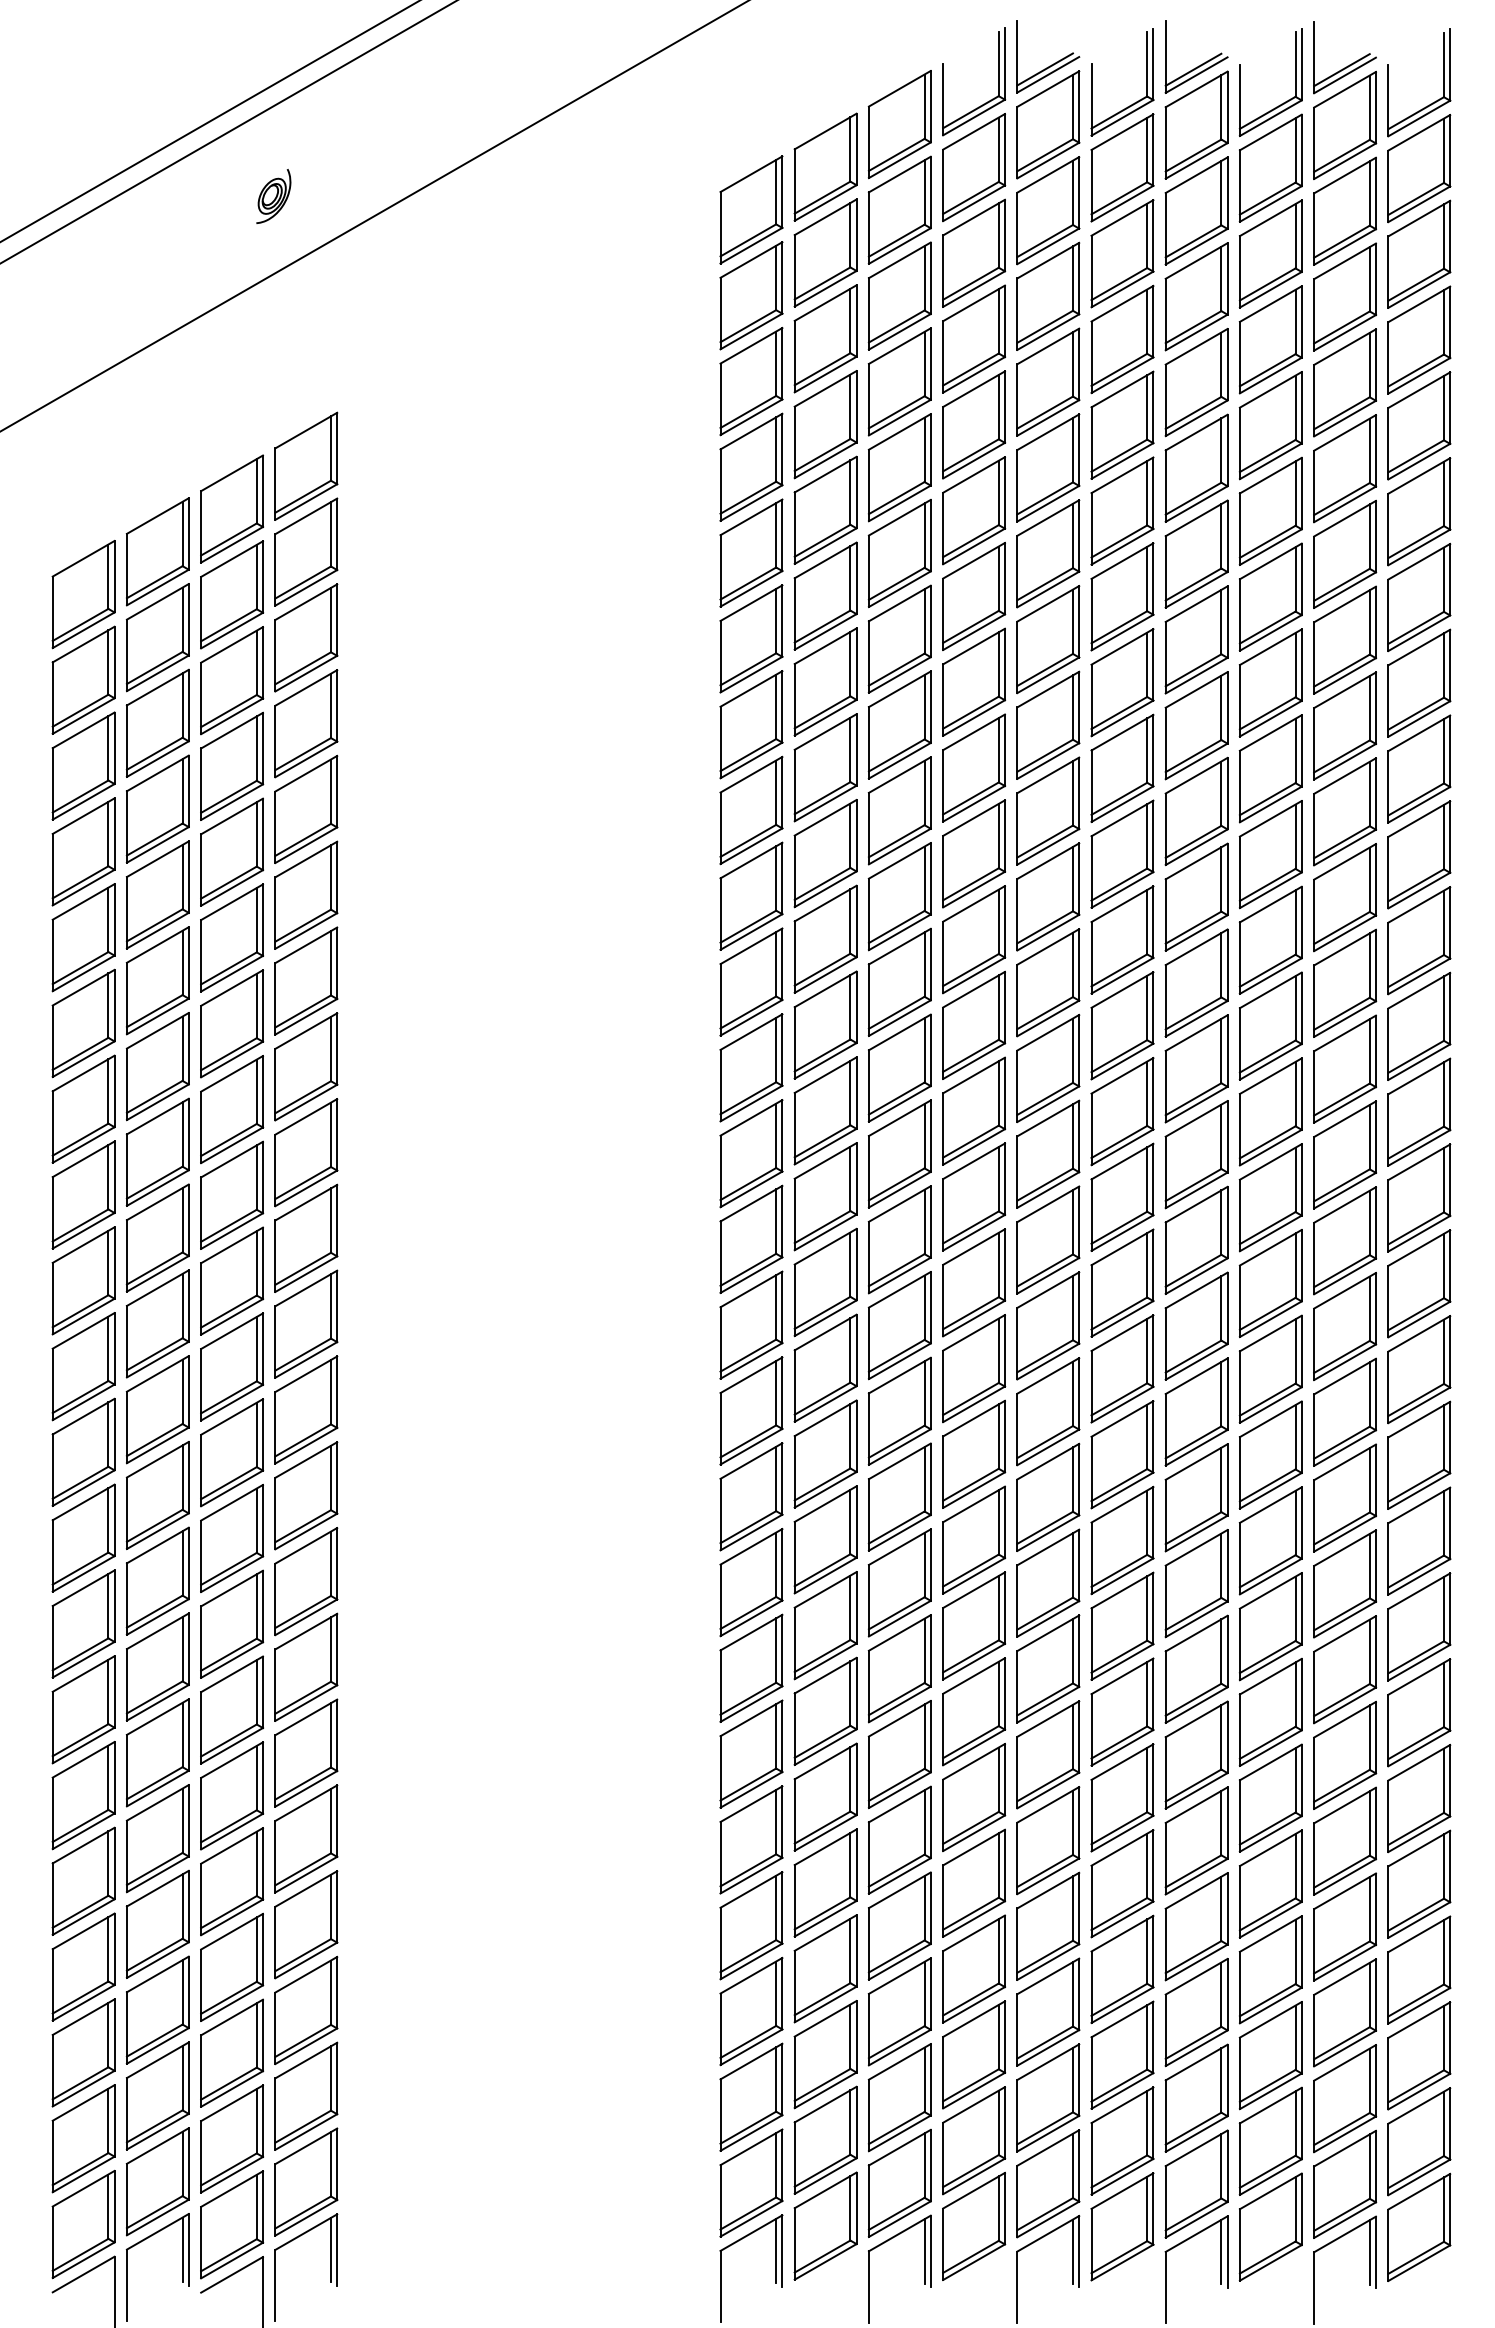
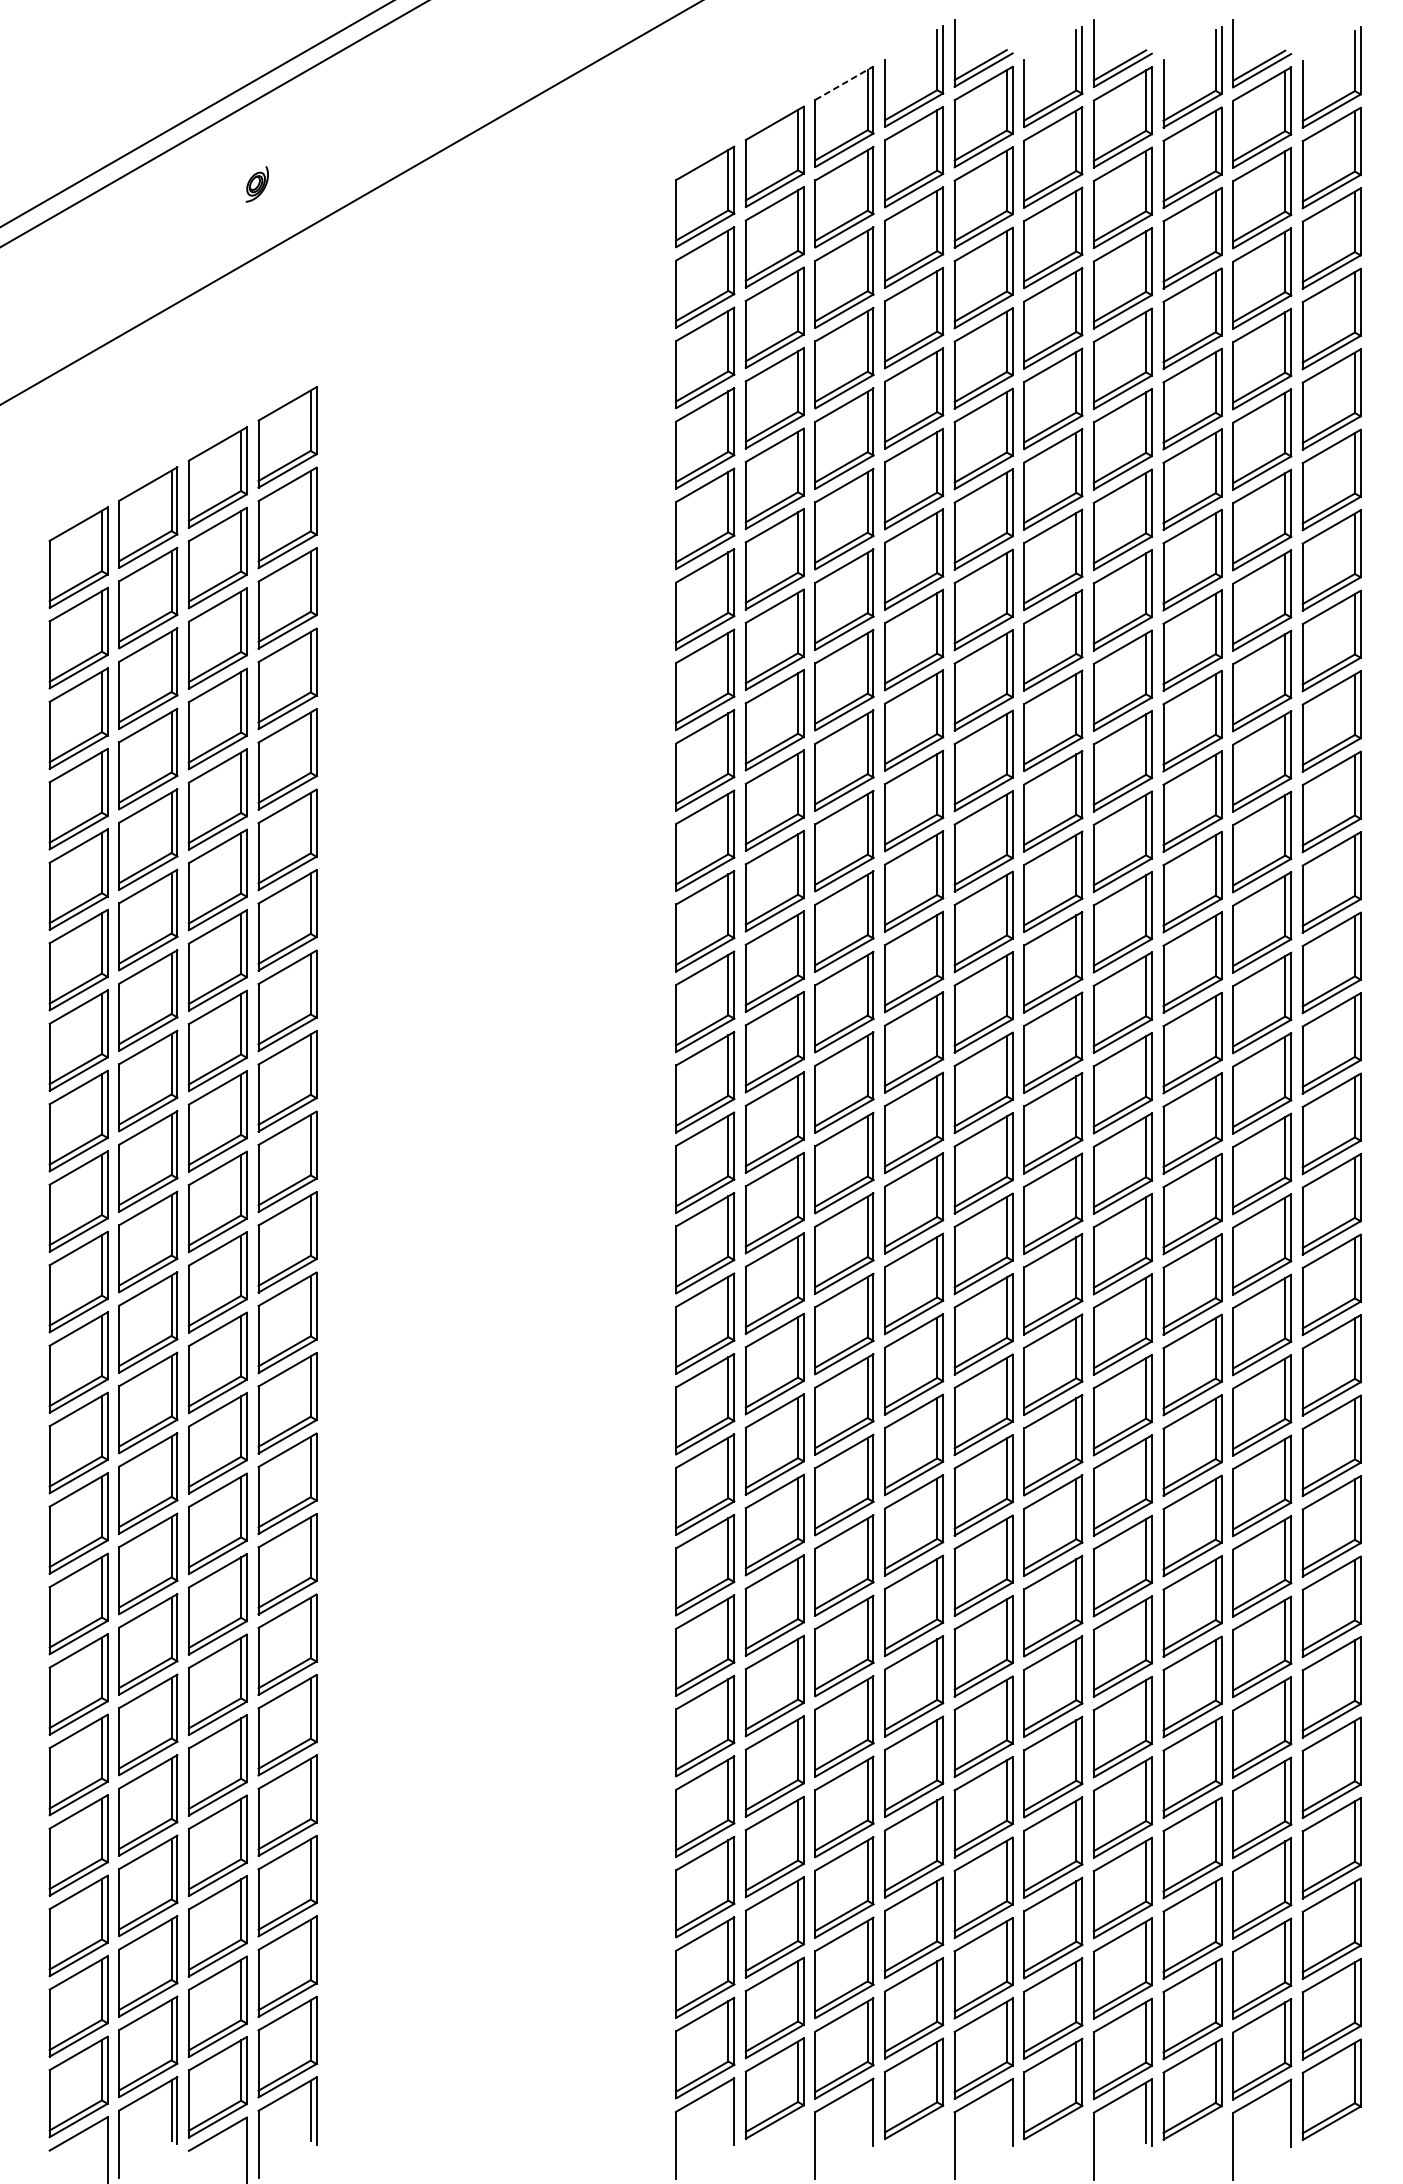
line: (899, 88) -> (844, 82), solid -> dashed
part: (273, 196) -> (256, 184), size x0.7
line: (776, 2250) -> (728, 2111), removed
line: (924, 2251) -> (867, 2112), removed
line: (1072, 2251) -> (1006, 2112), removed
line: (1369, 2252) -> (1285, 2113), removed

